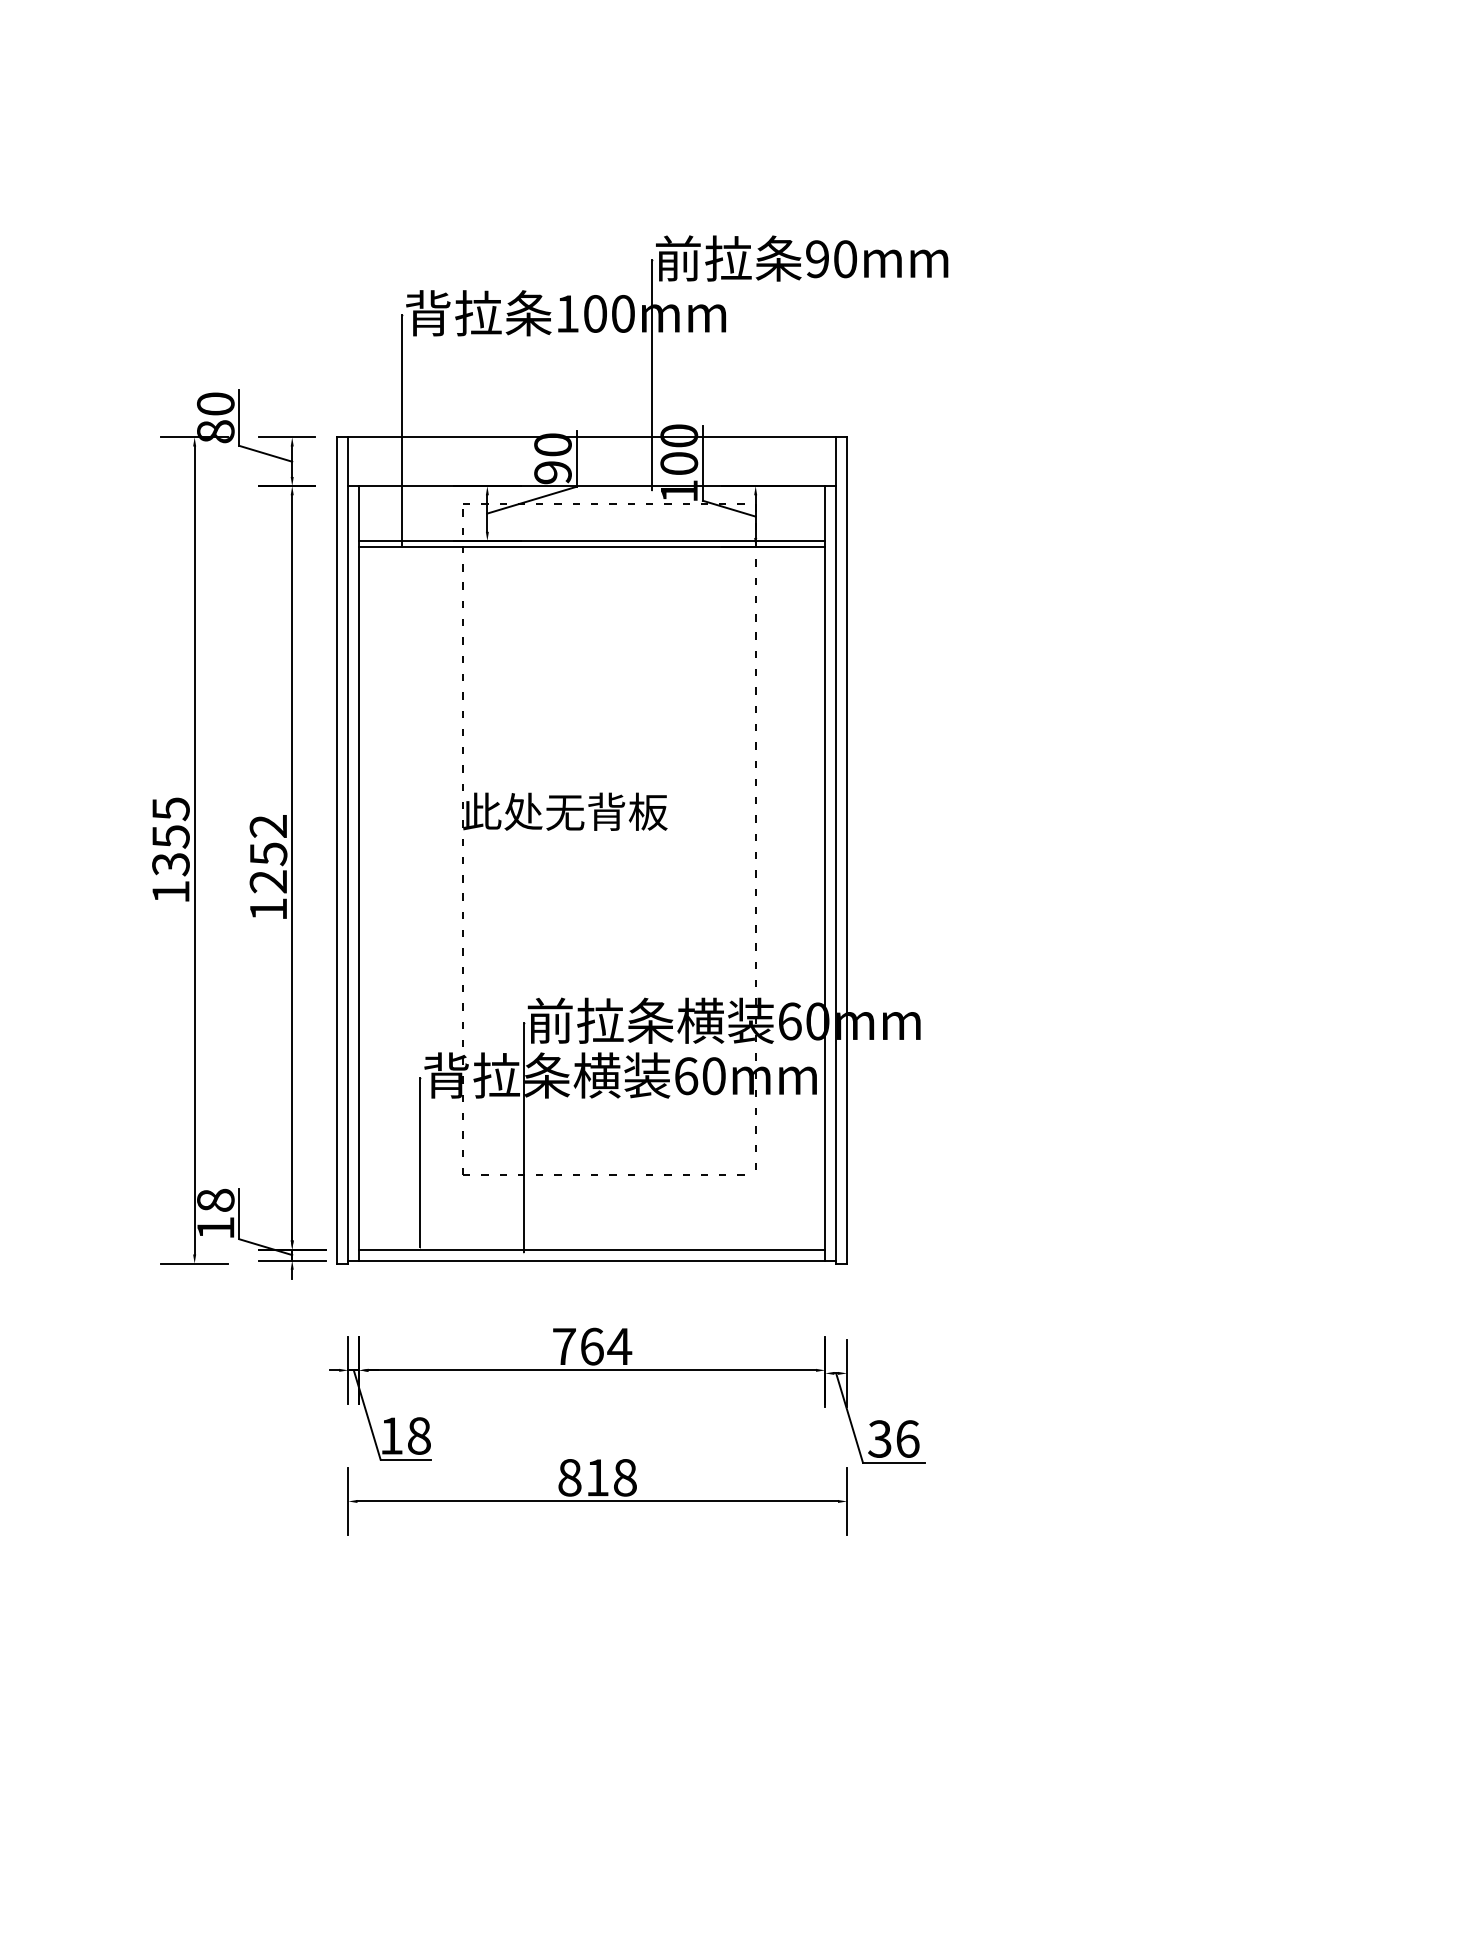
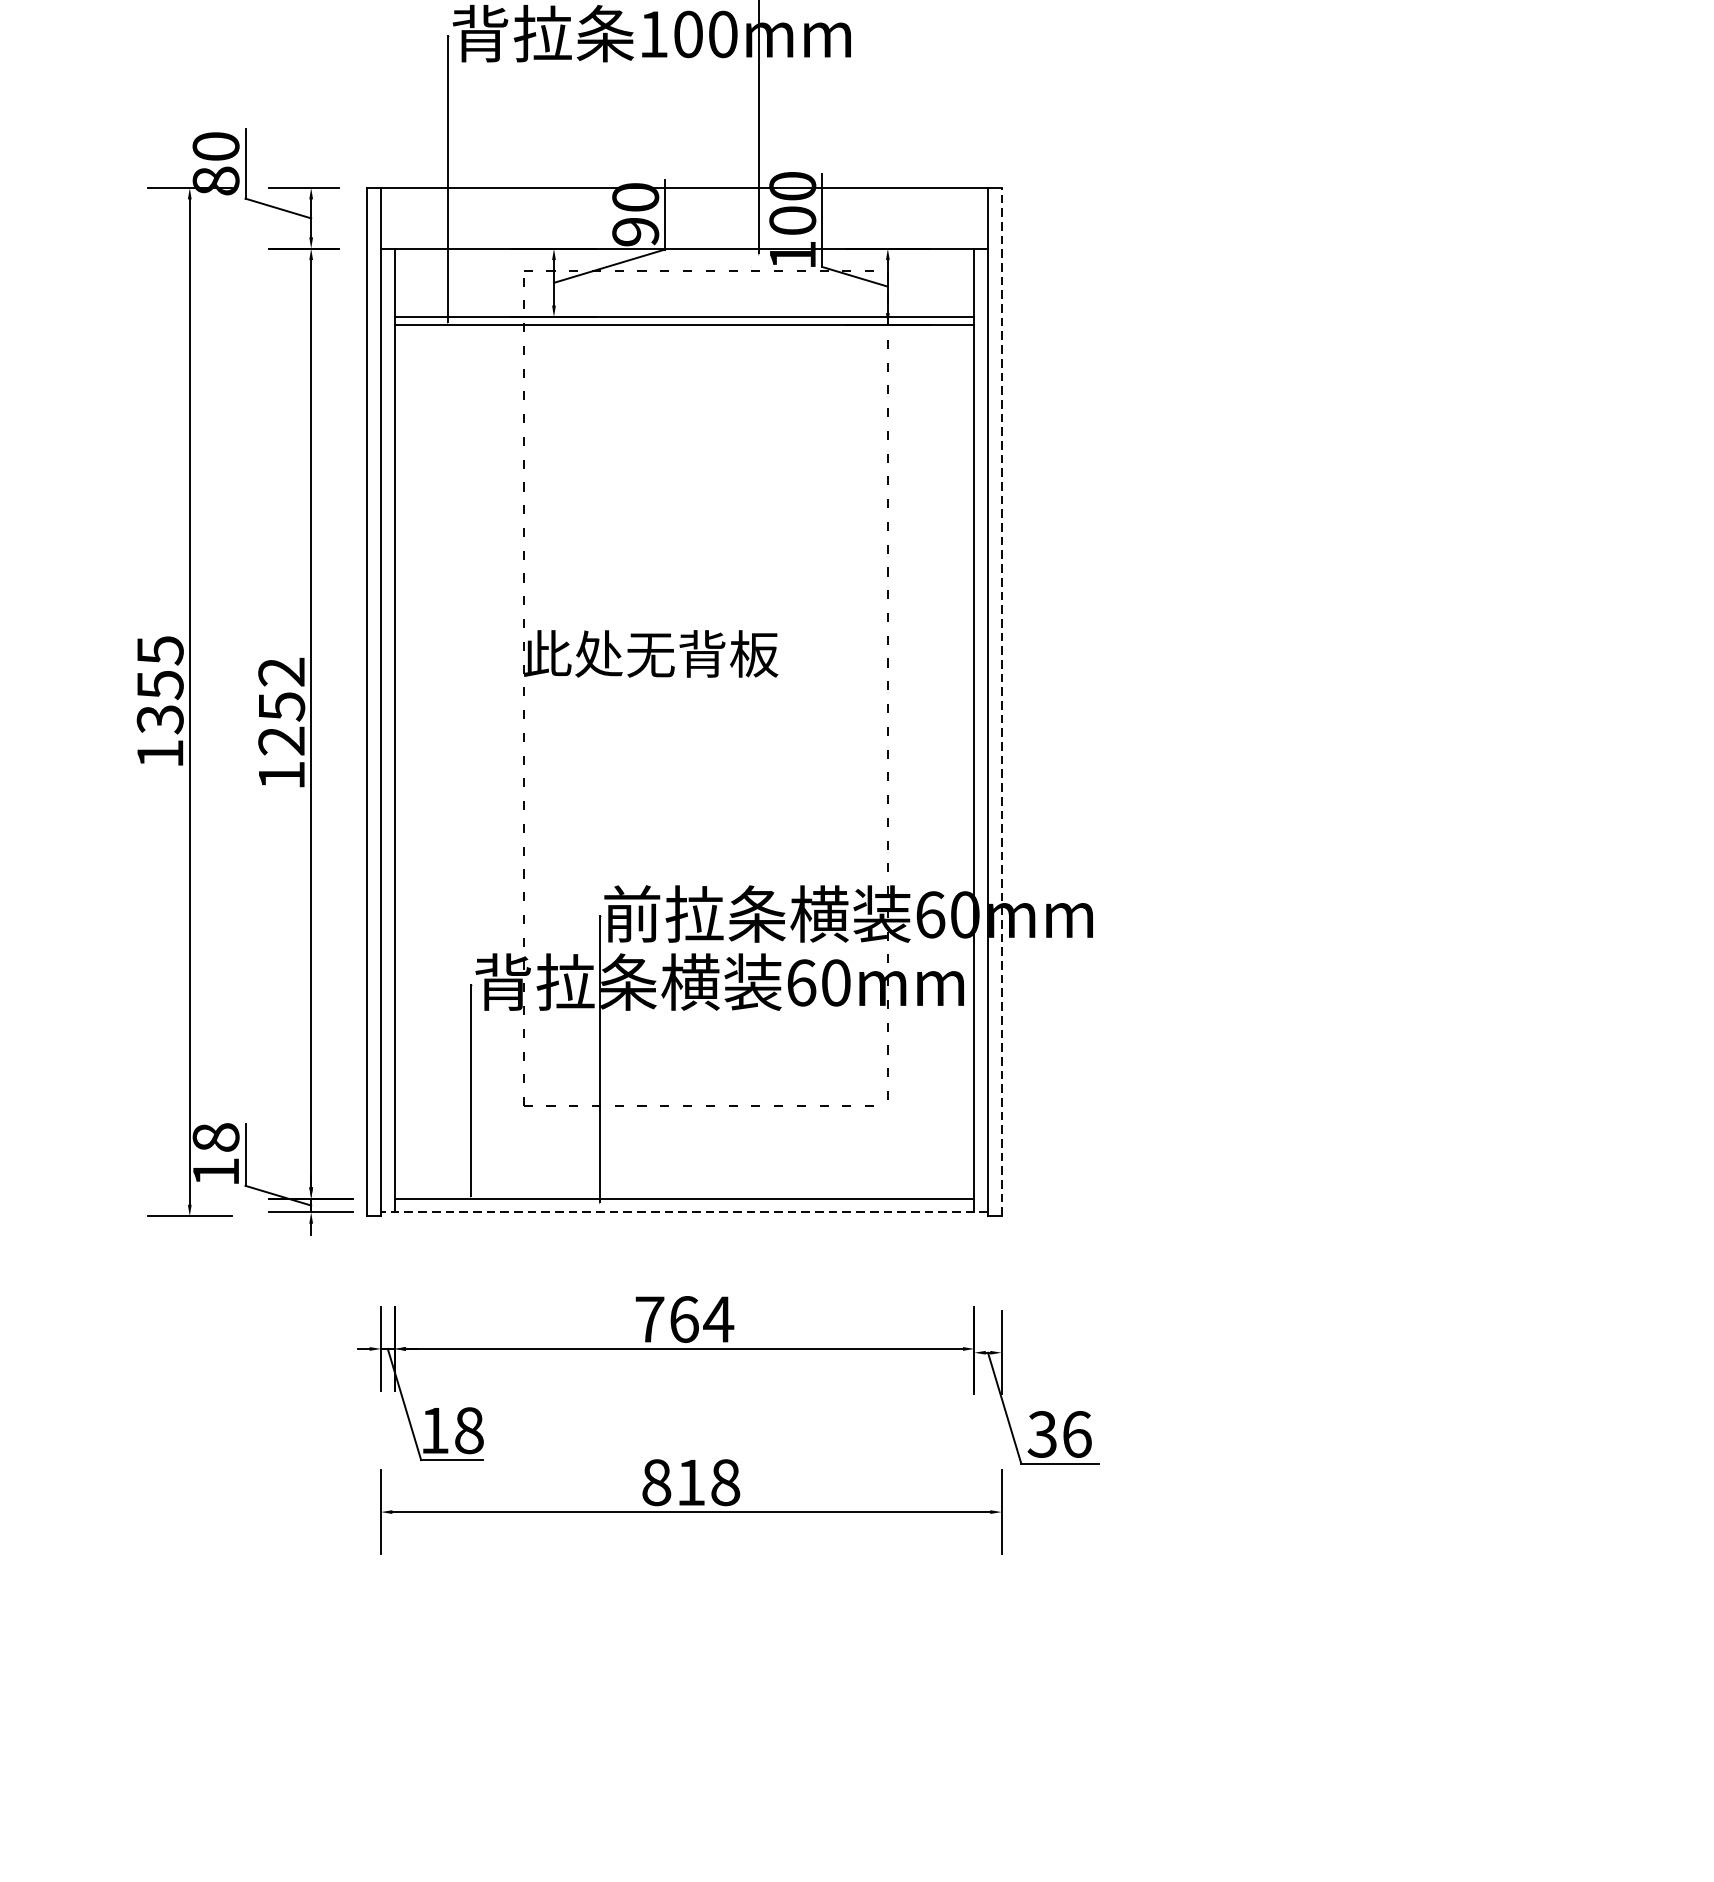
line: (847, 849) -> (1002, 700), solid -> dashed
line: (592, 1260) -> (684, 1212), solid -> dashed

